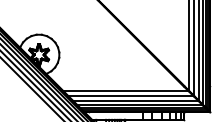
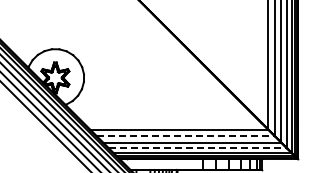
line: (131, 96) -> (186, 136), solid -> dashed
line: (140, 104) -> (198, 148), solid -> dashed

